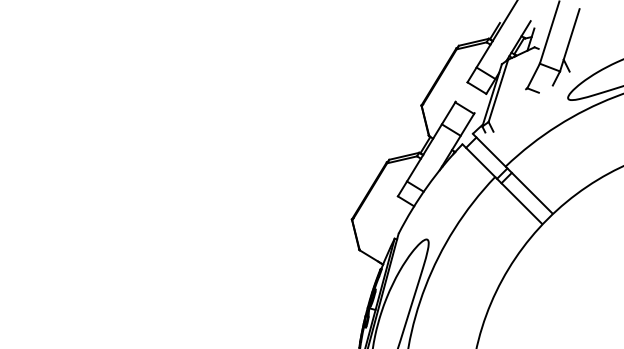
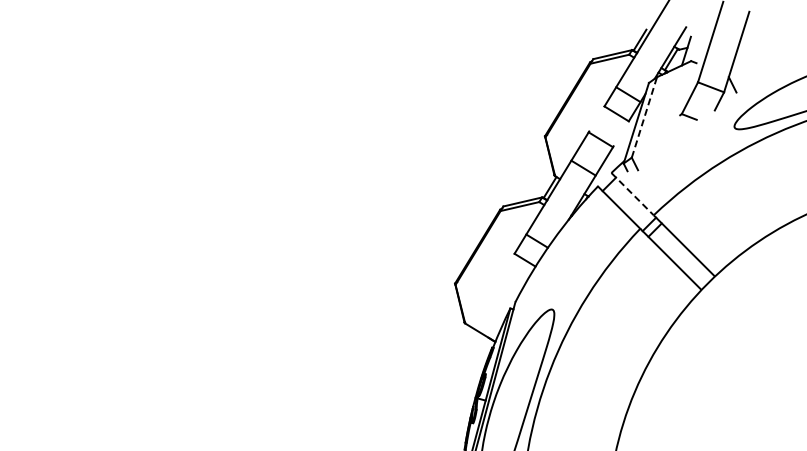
line: (498, 90) -> (644, 116), solid -> dashed
line: (489, 150) -> (632, 194), solid -> dashed

